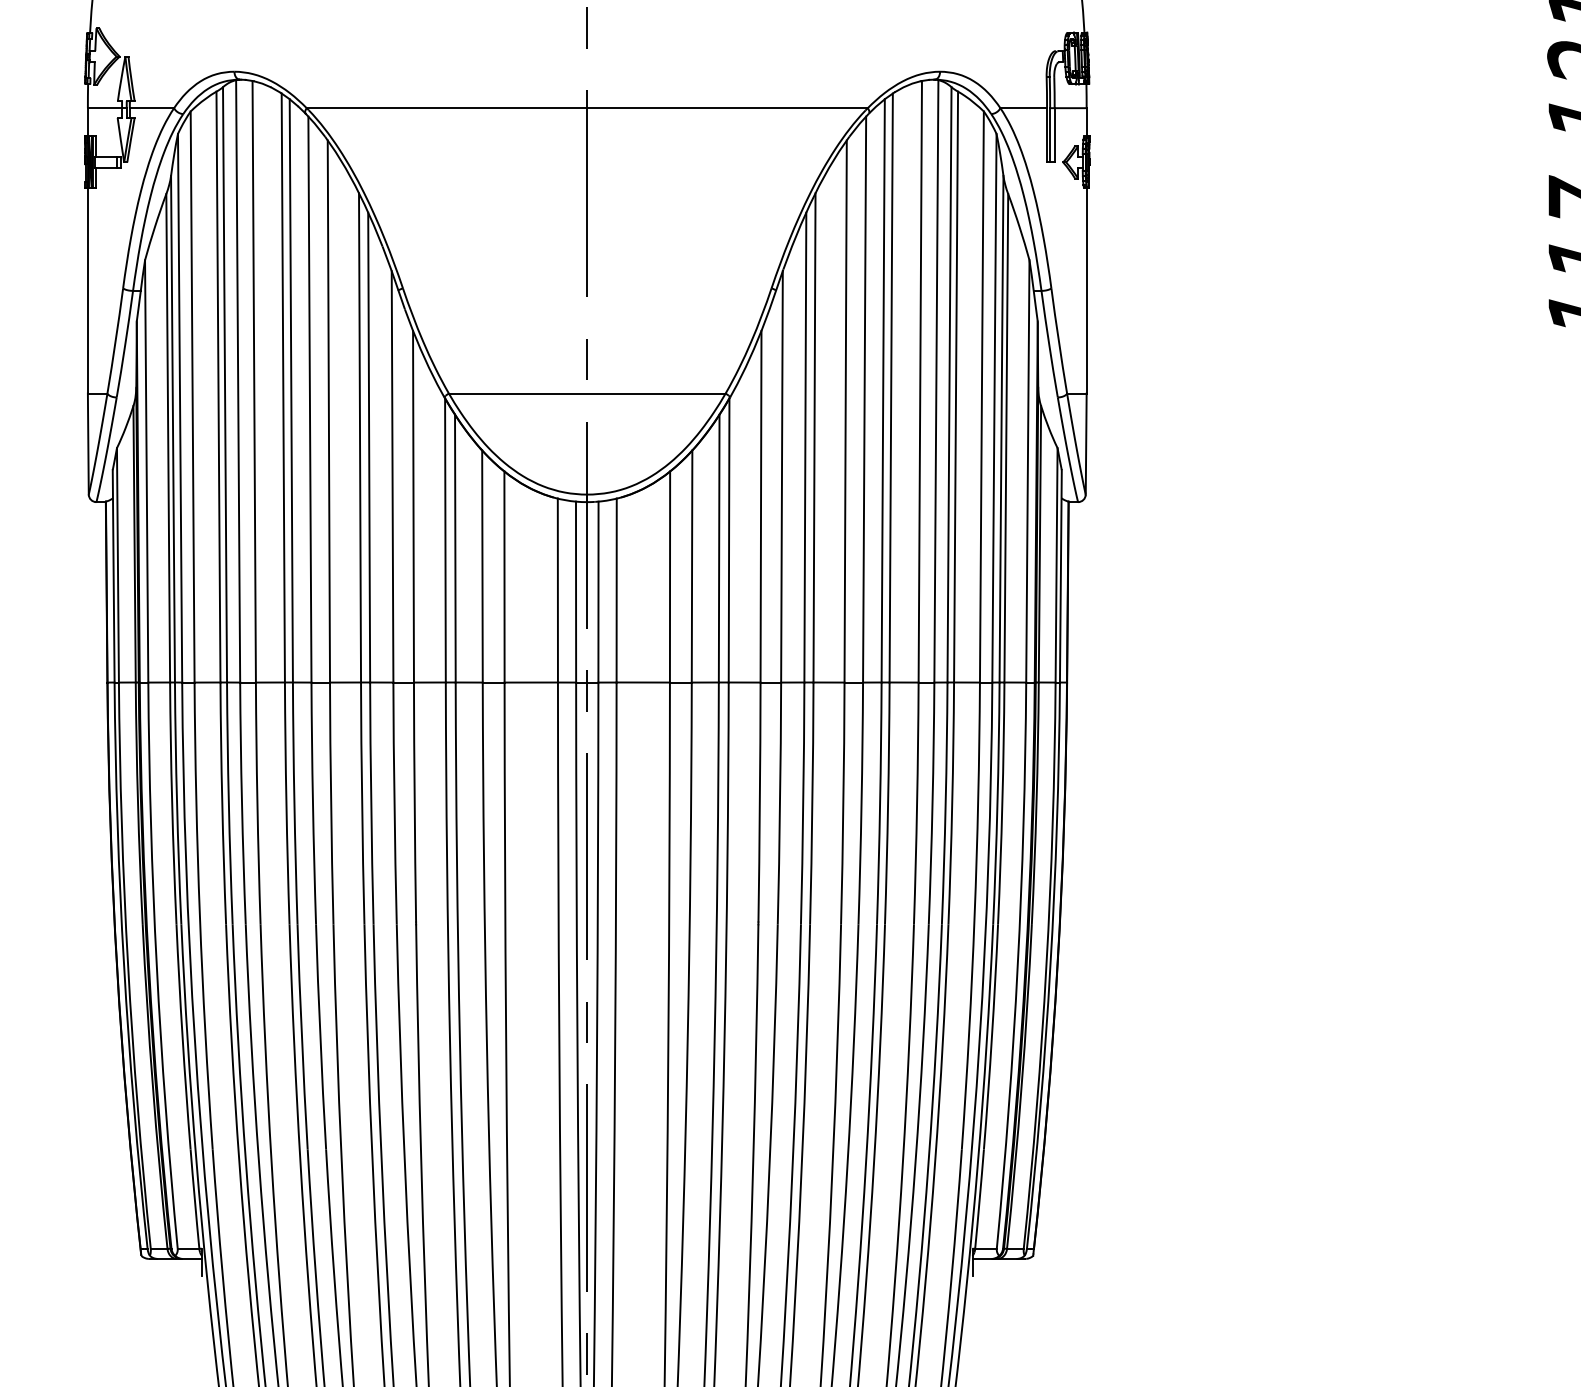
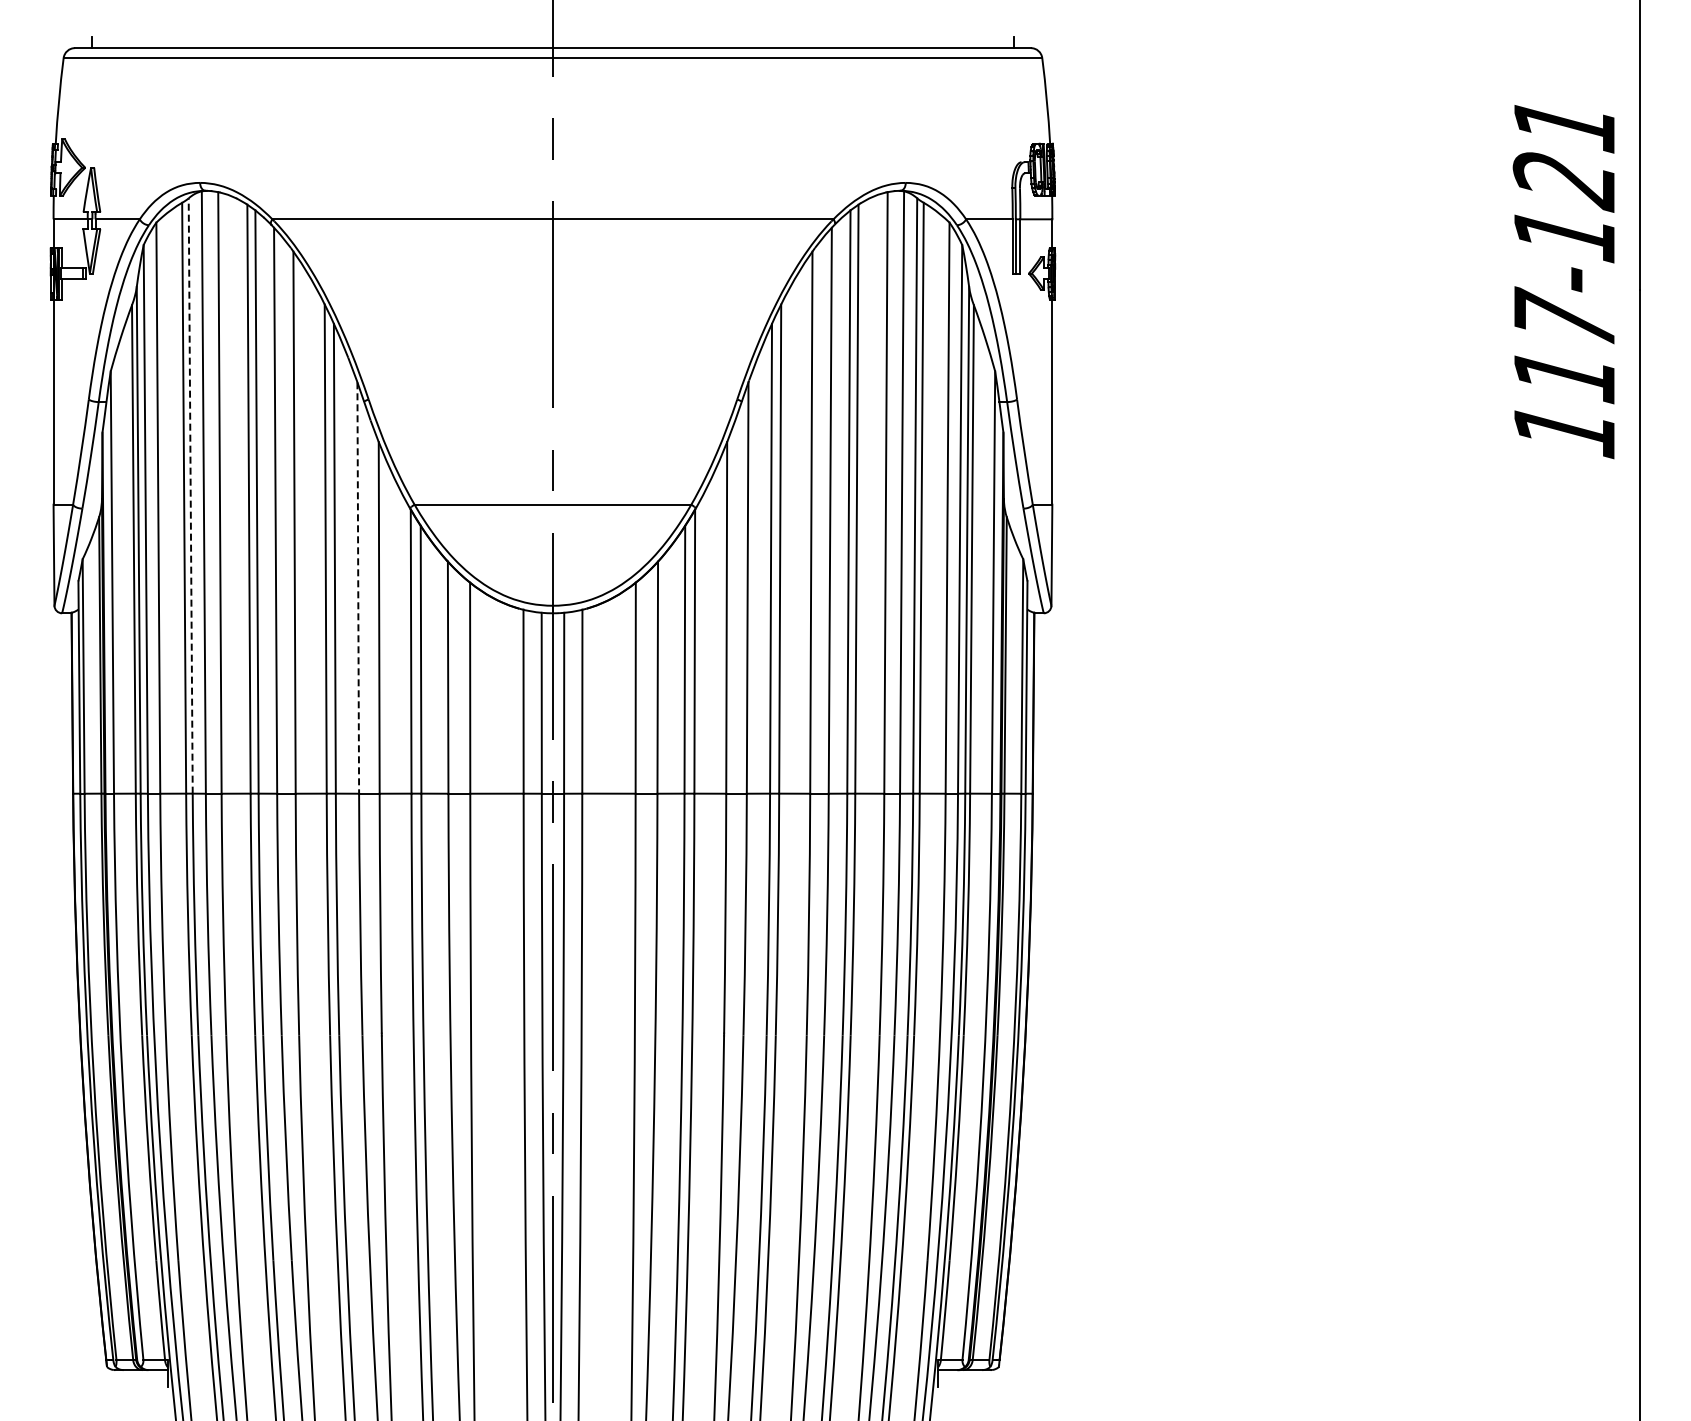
line: (224, 385) -> (190, 496), solid -> dashed
line: (392, 477) -> (358, 588), solid -> dashed

